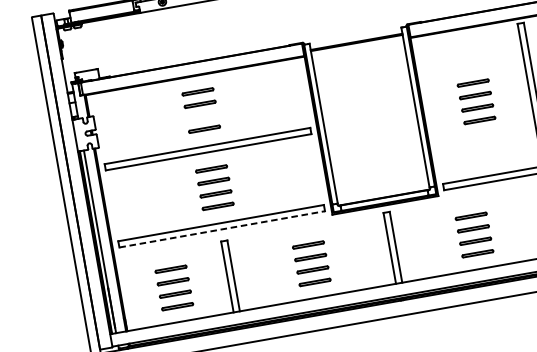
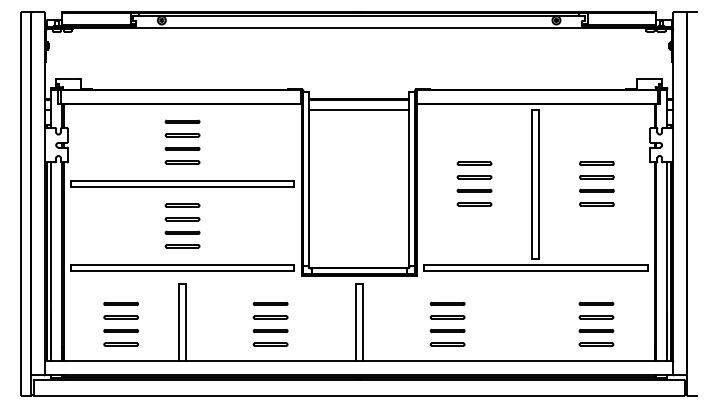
line: (358, 52) -> (359, 110), added
line: (202, 116) -> (182, 148), added
line: (222, 229) -> (182, 271), dashed -> solid

